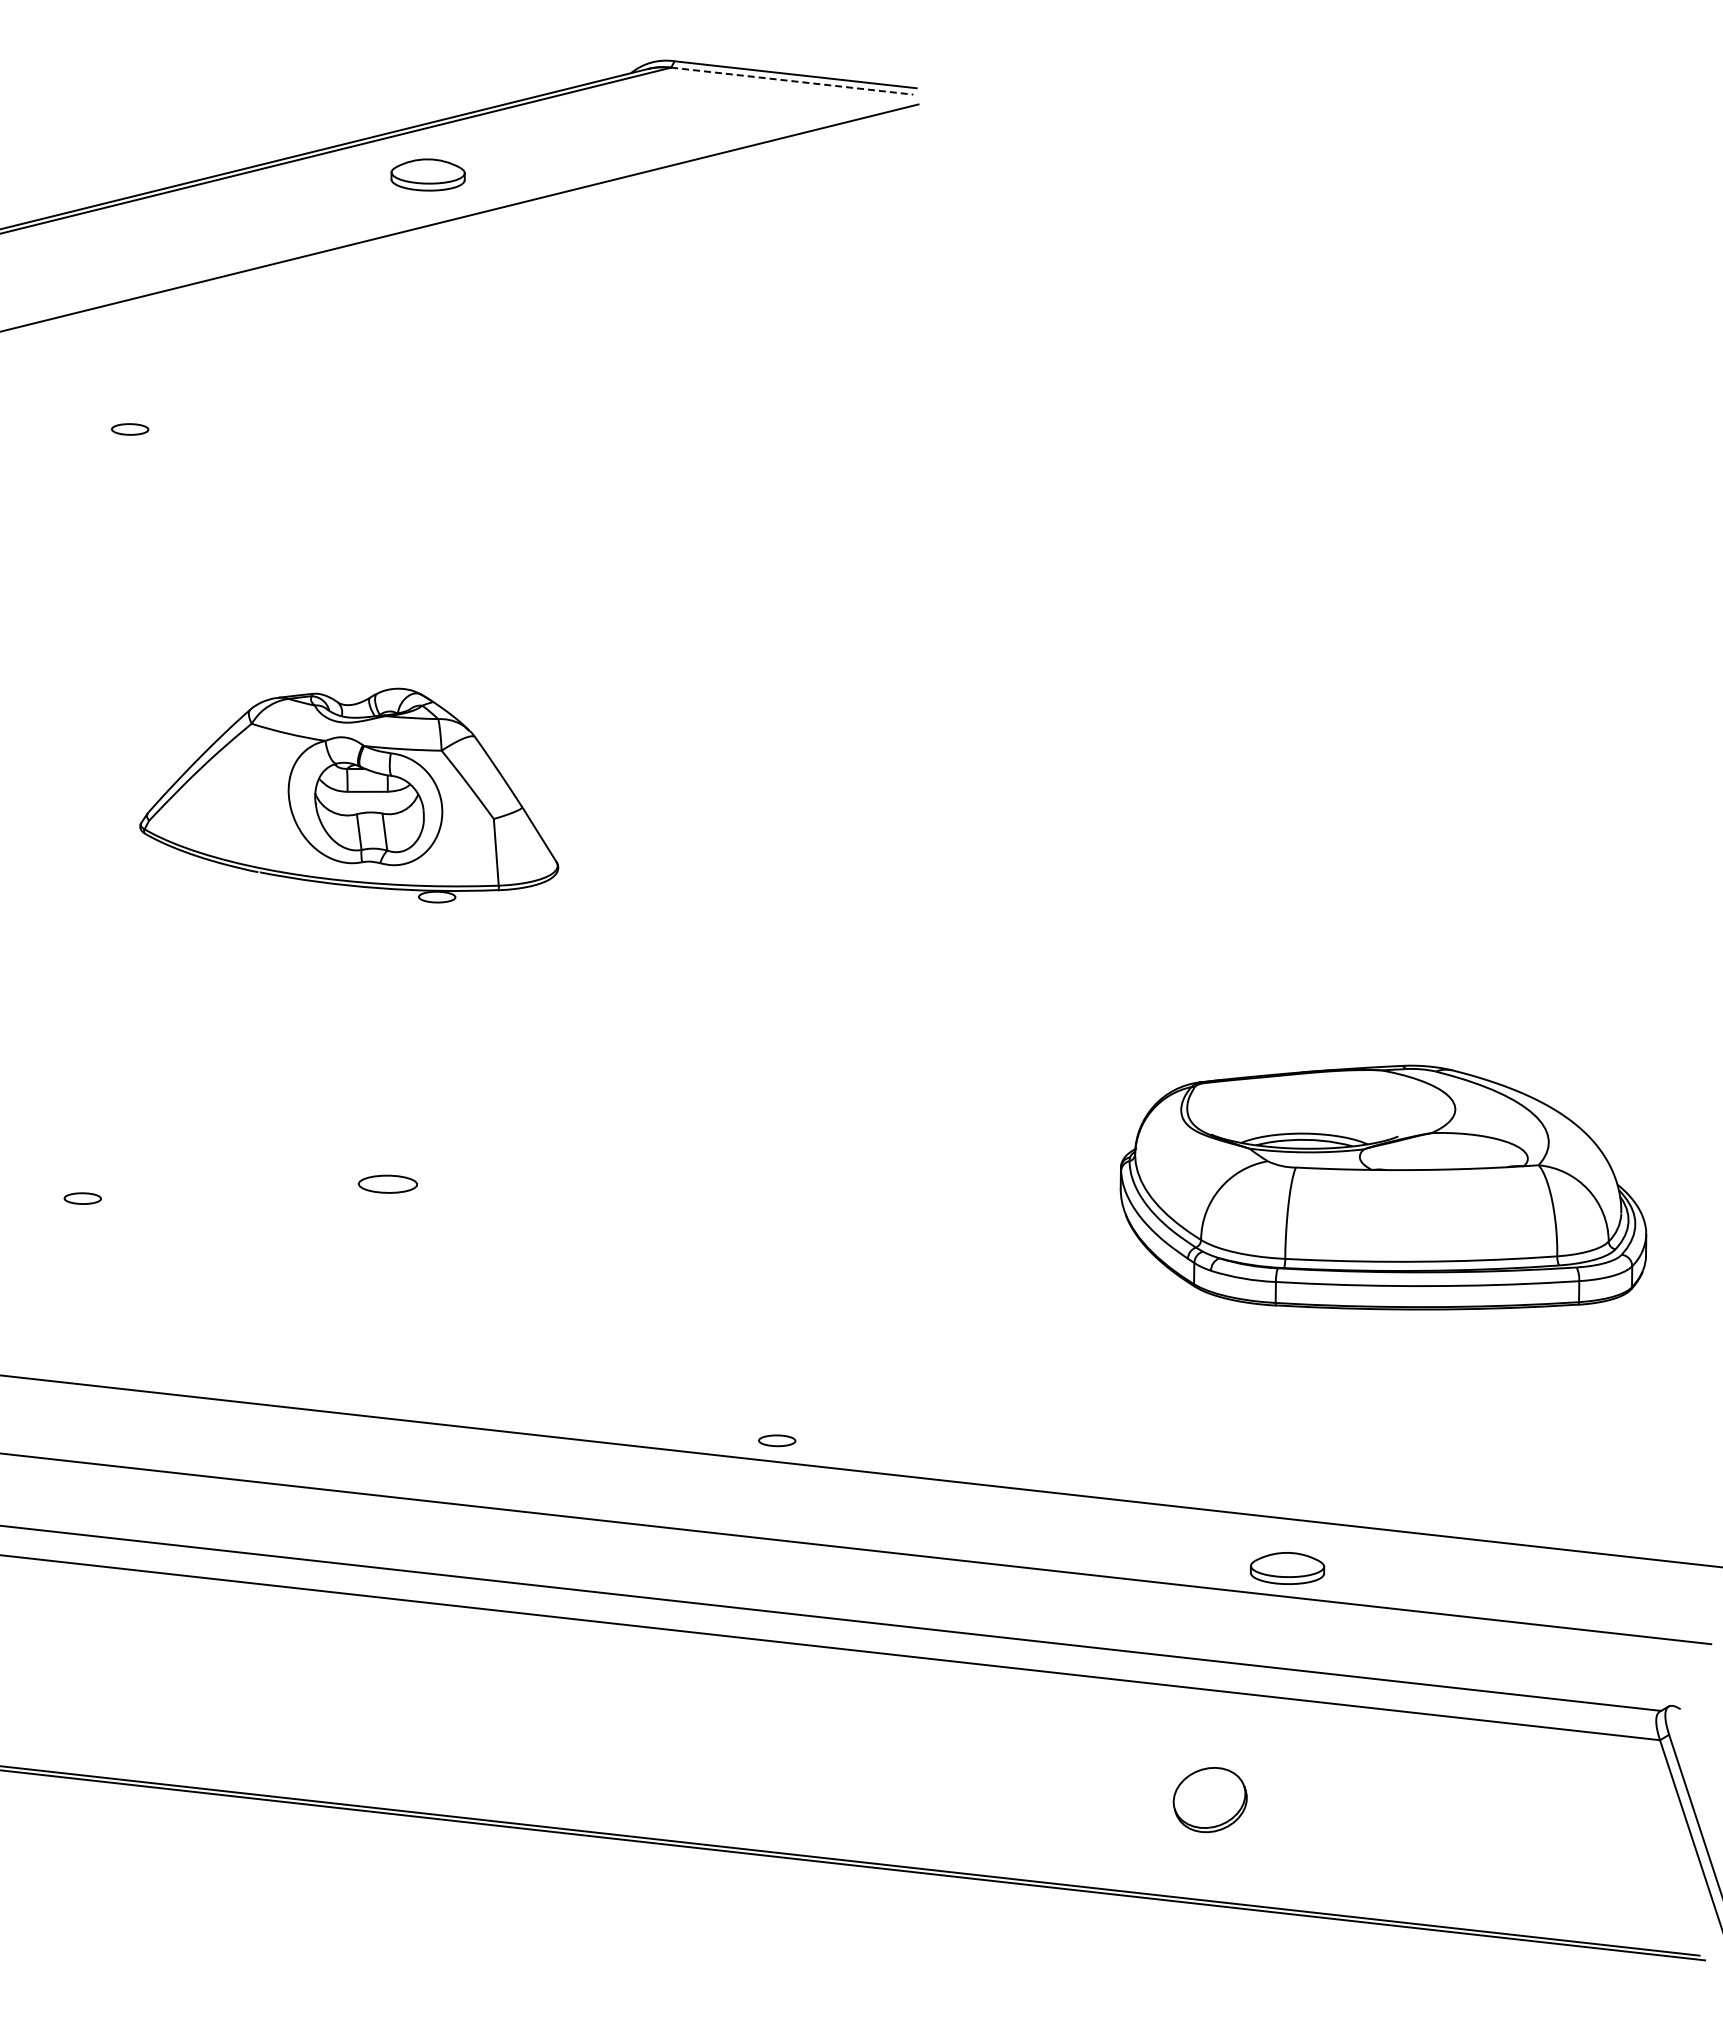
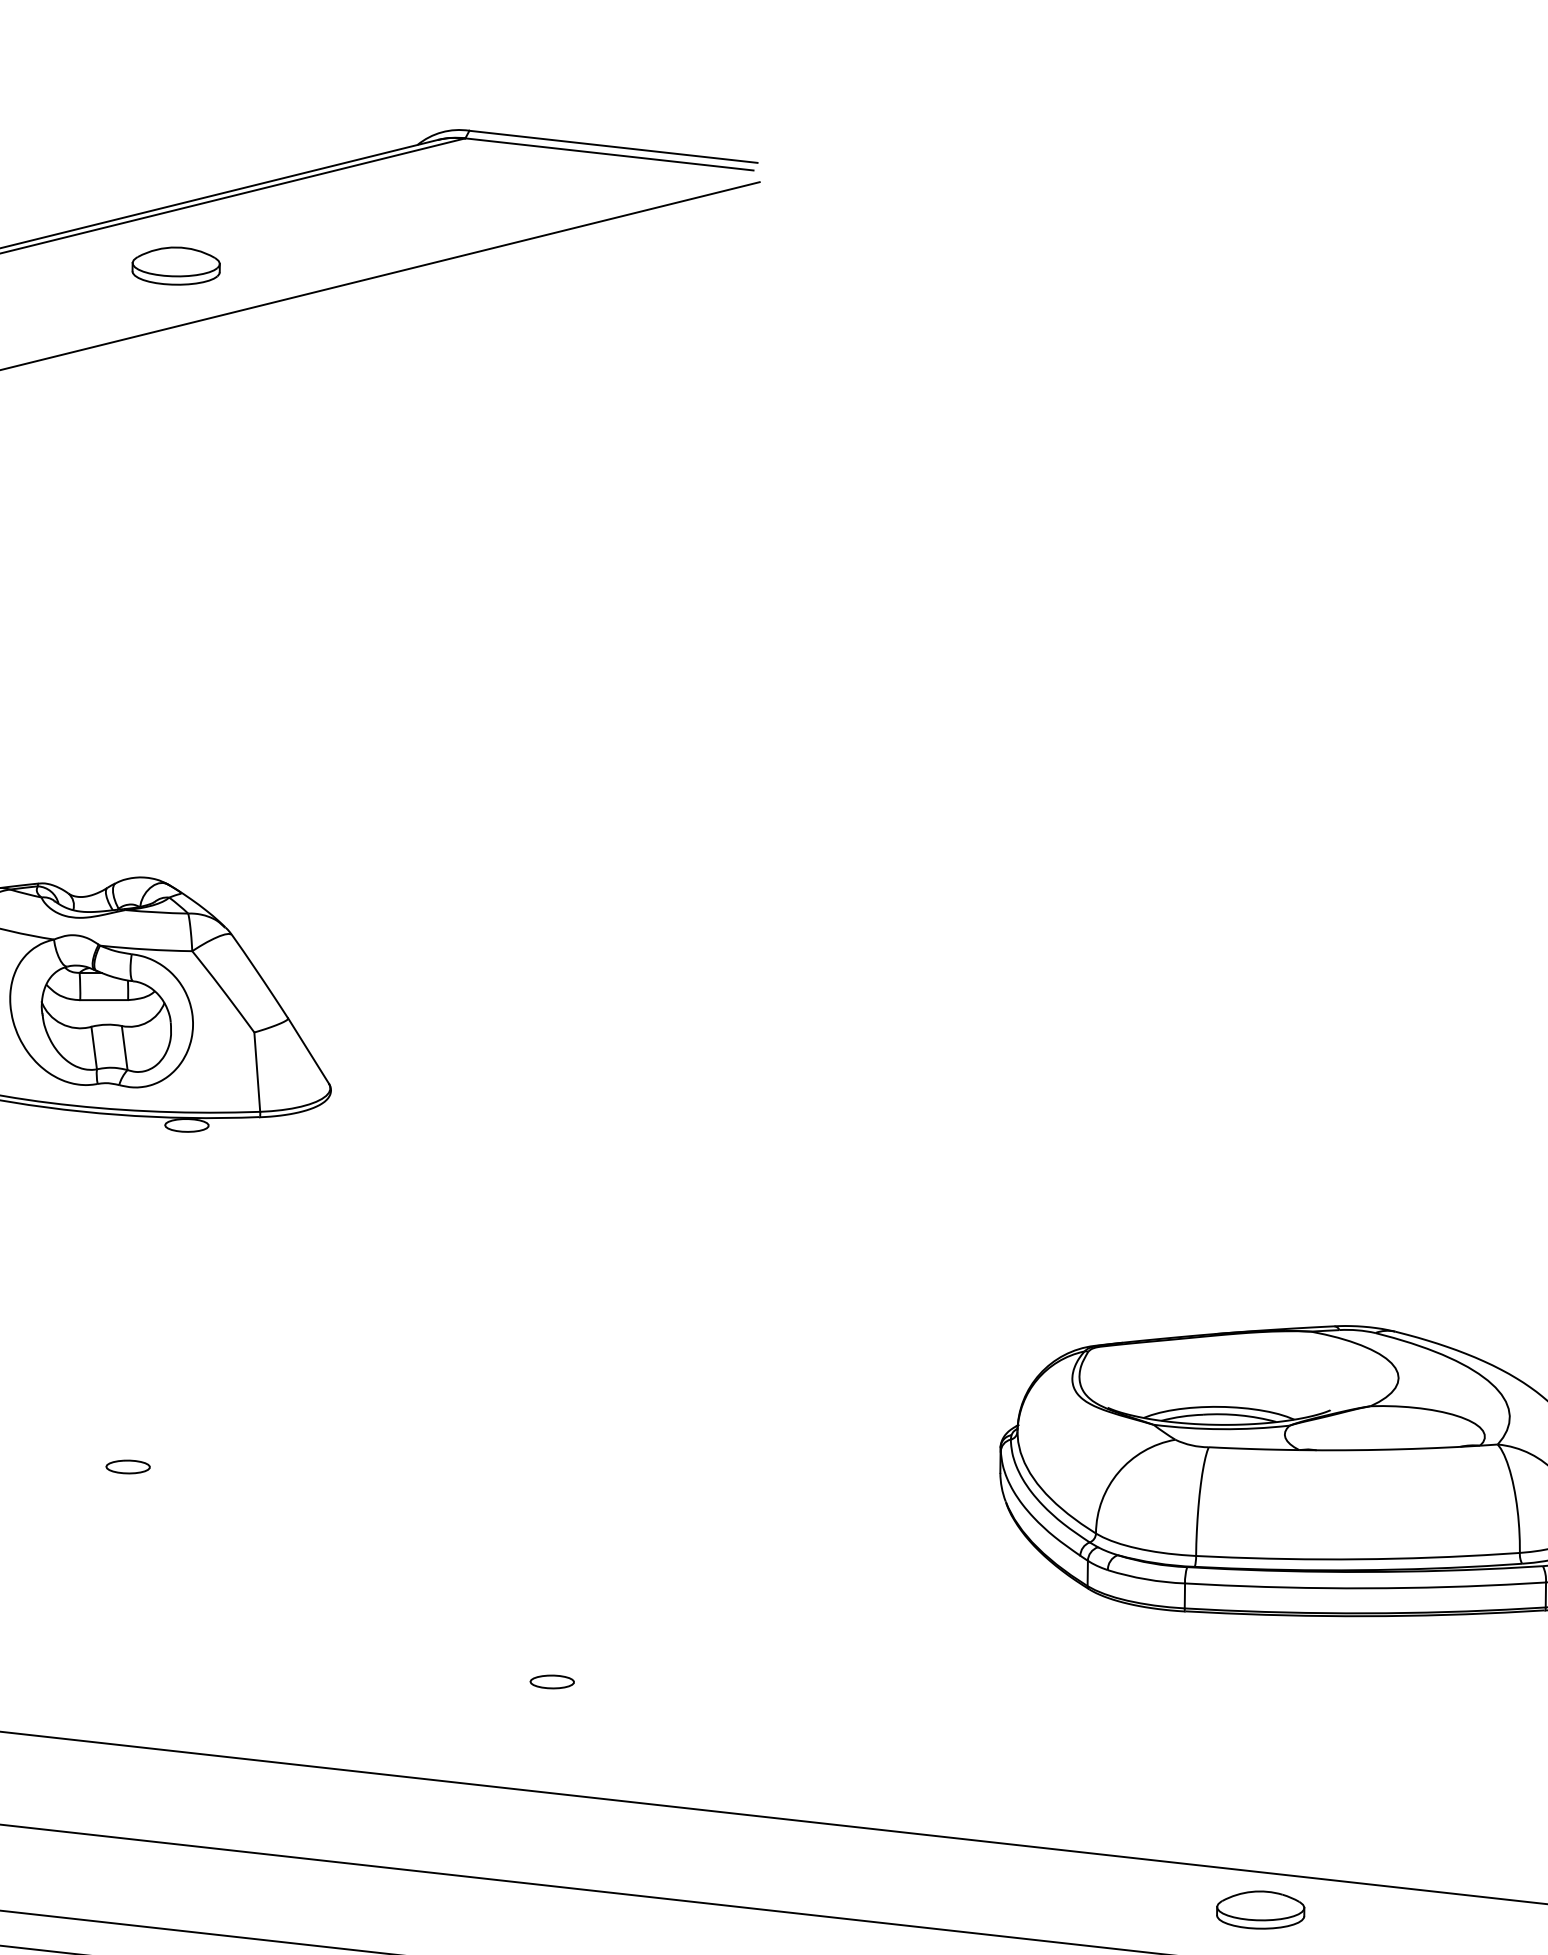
line: (792, 81) -> (609, 154), dashed -> solid
part: (387, 1183) -> (127, 1466), size x0.62
part: (777, 1440) -> (552, 1681), moved
part: (1287, 1568) -> (1260, 1910), moved

